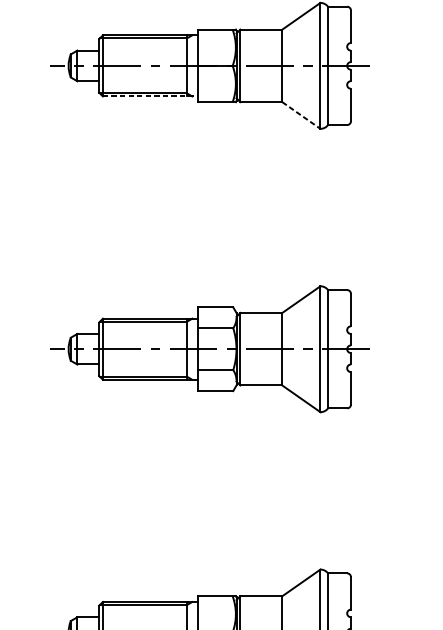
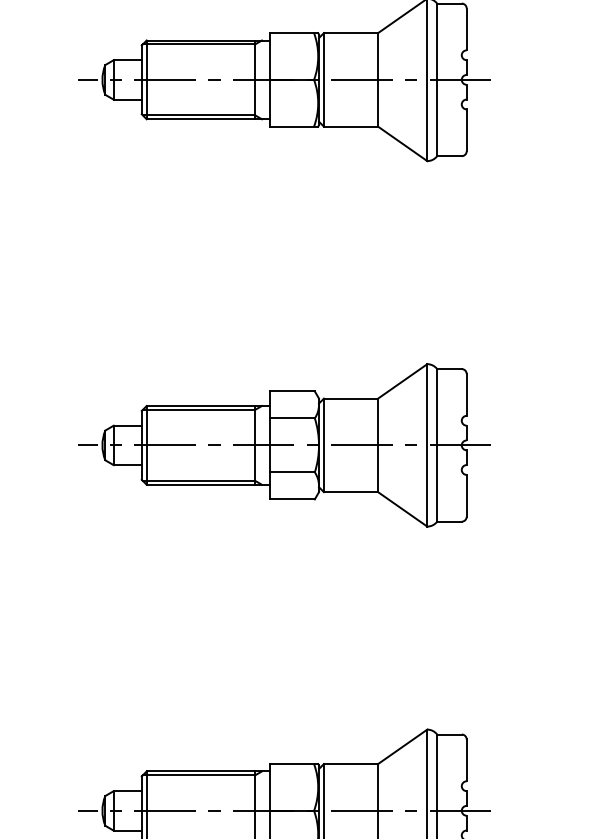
line: (150, 96) -> (208, 119), dashed -> solid
line: (301, 115) -> (403, 144), dashed -> solid

